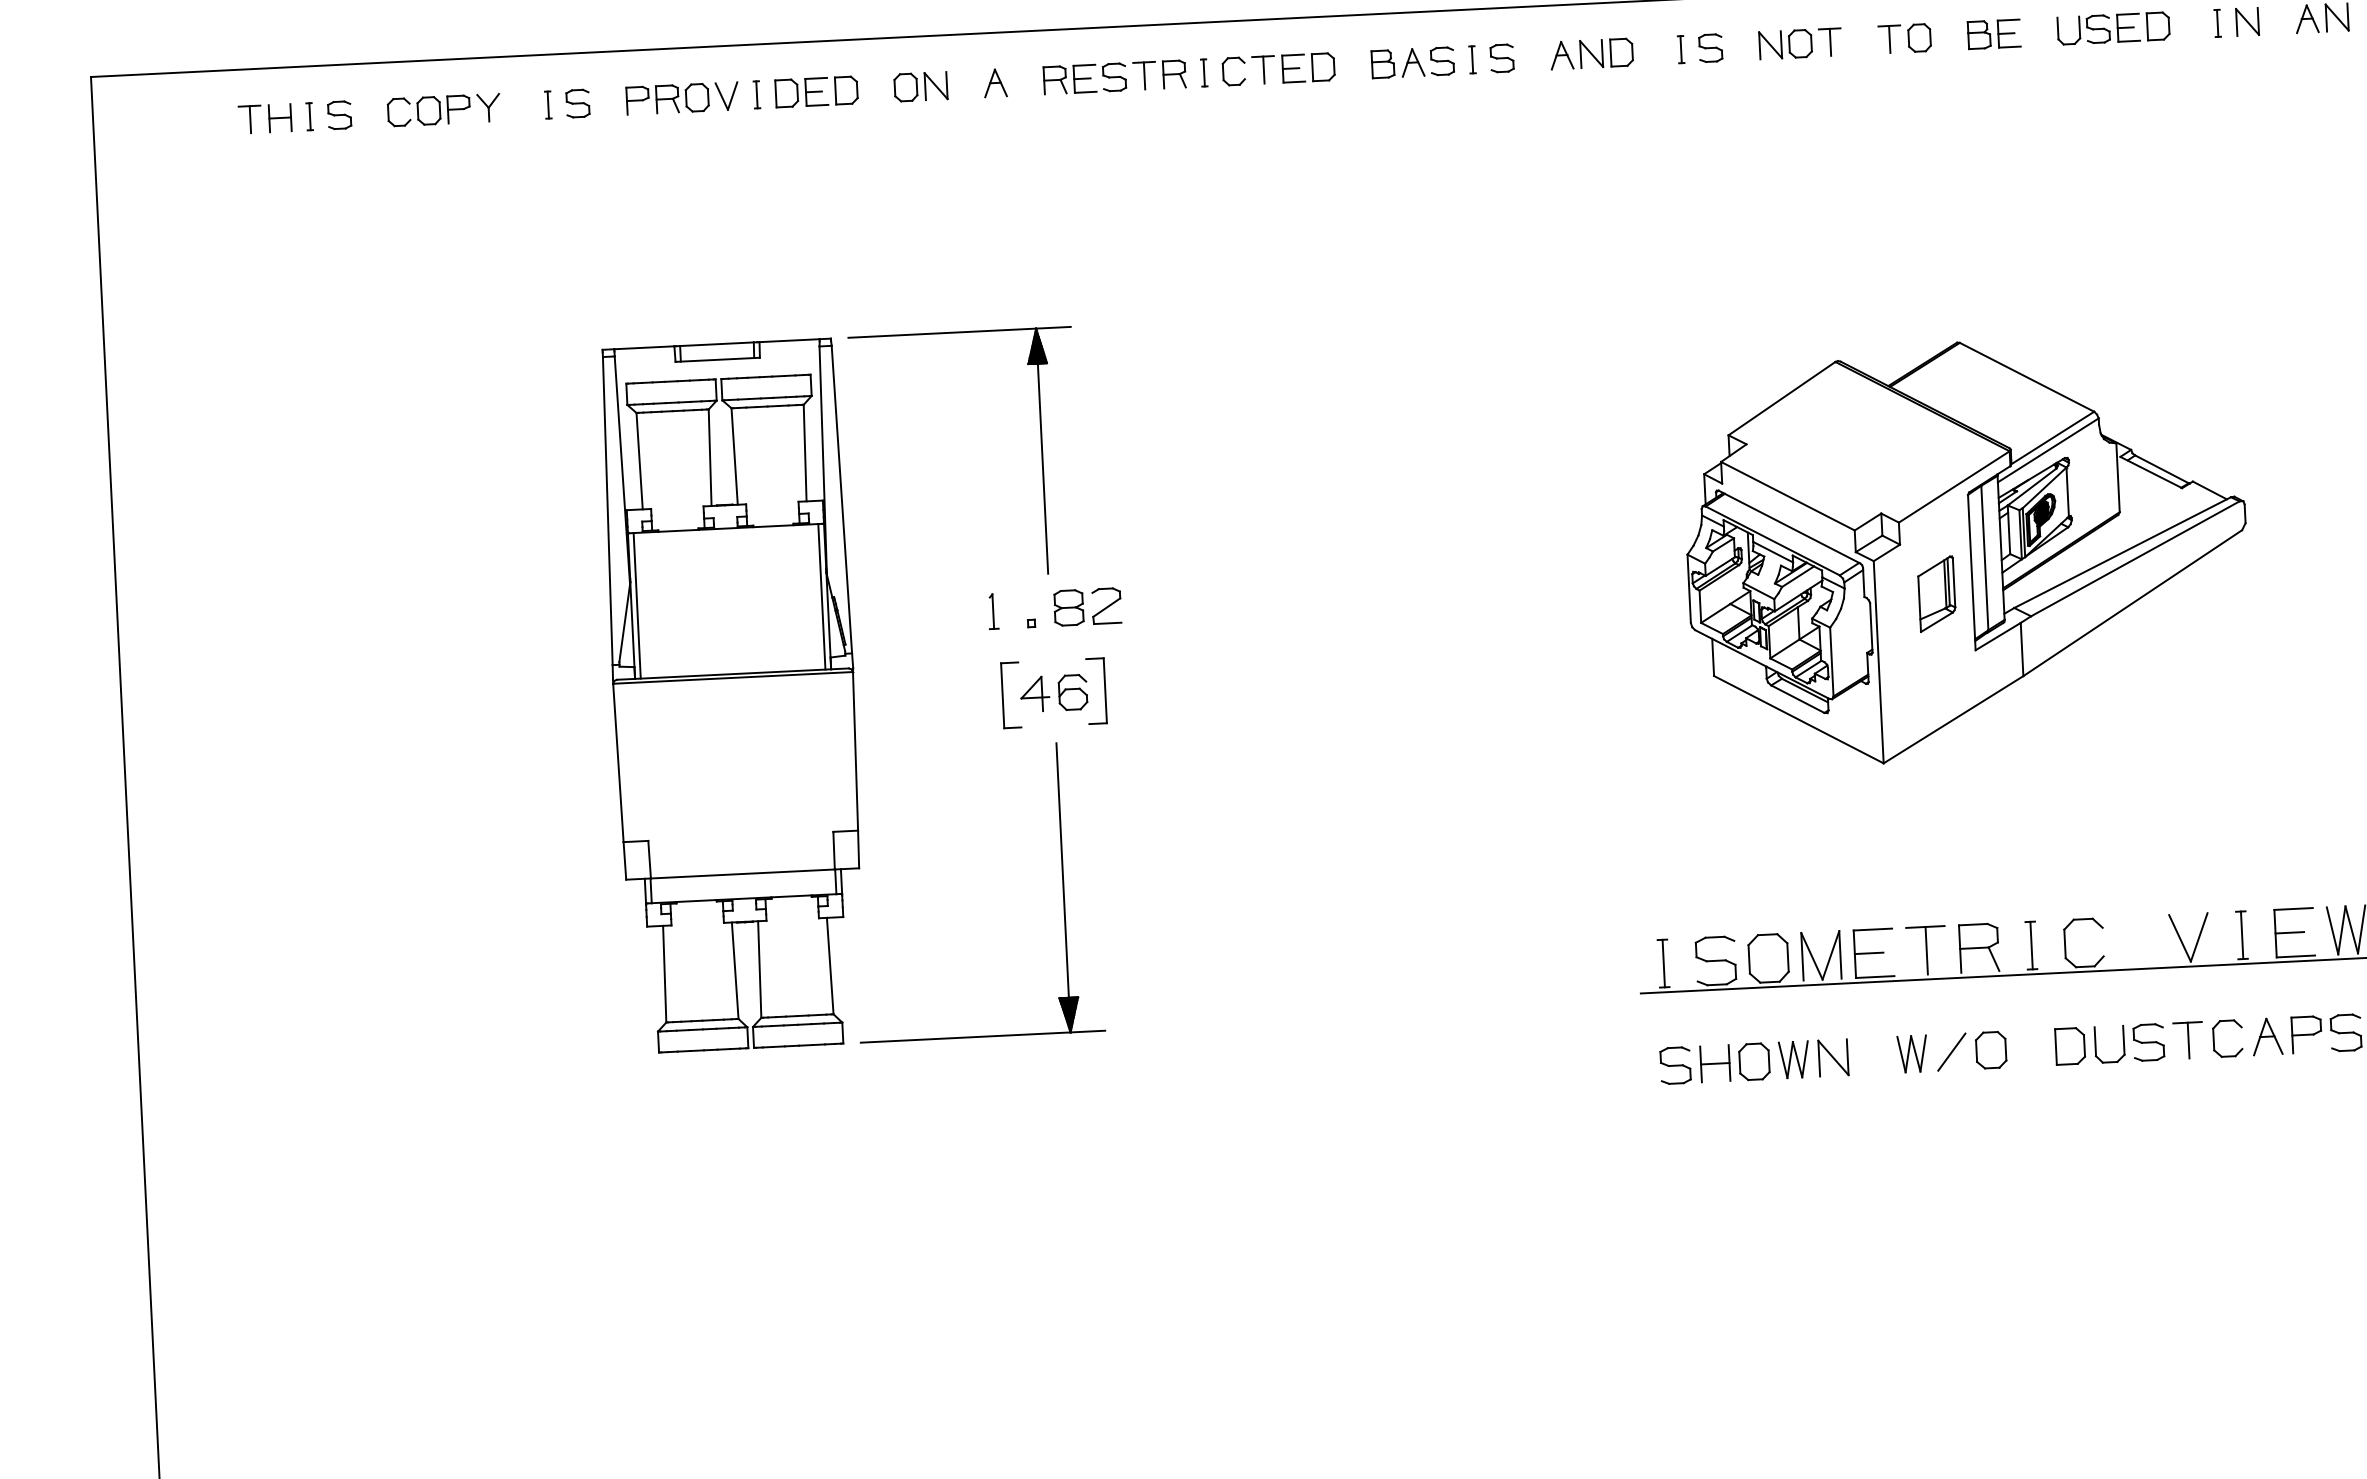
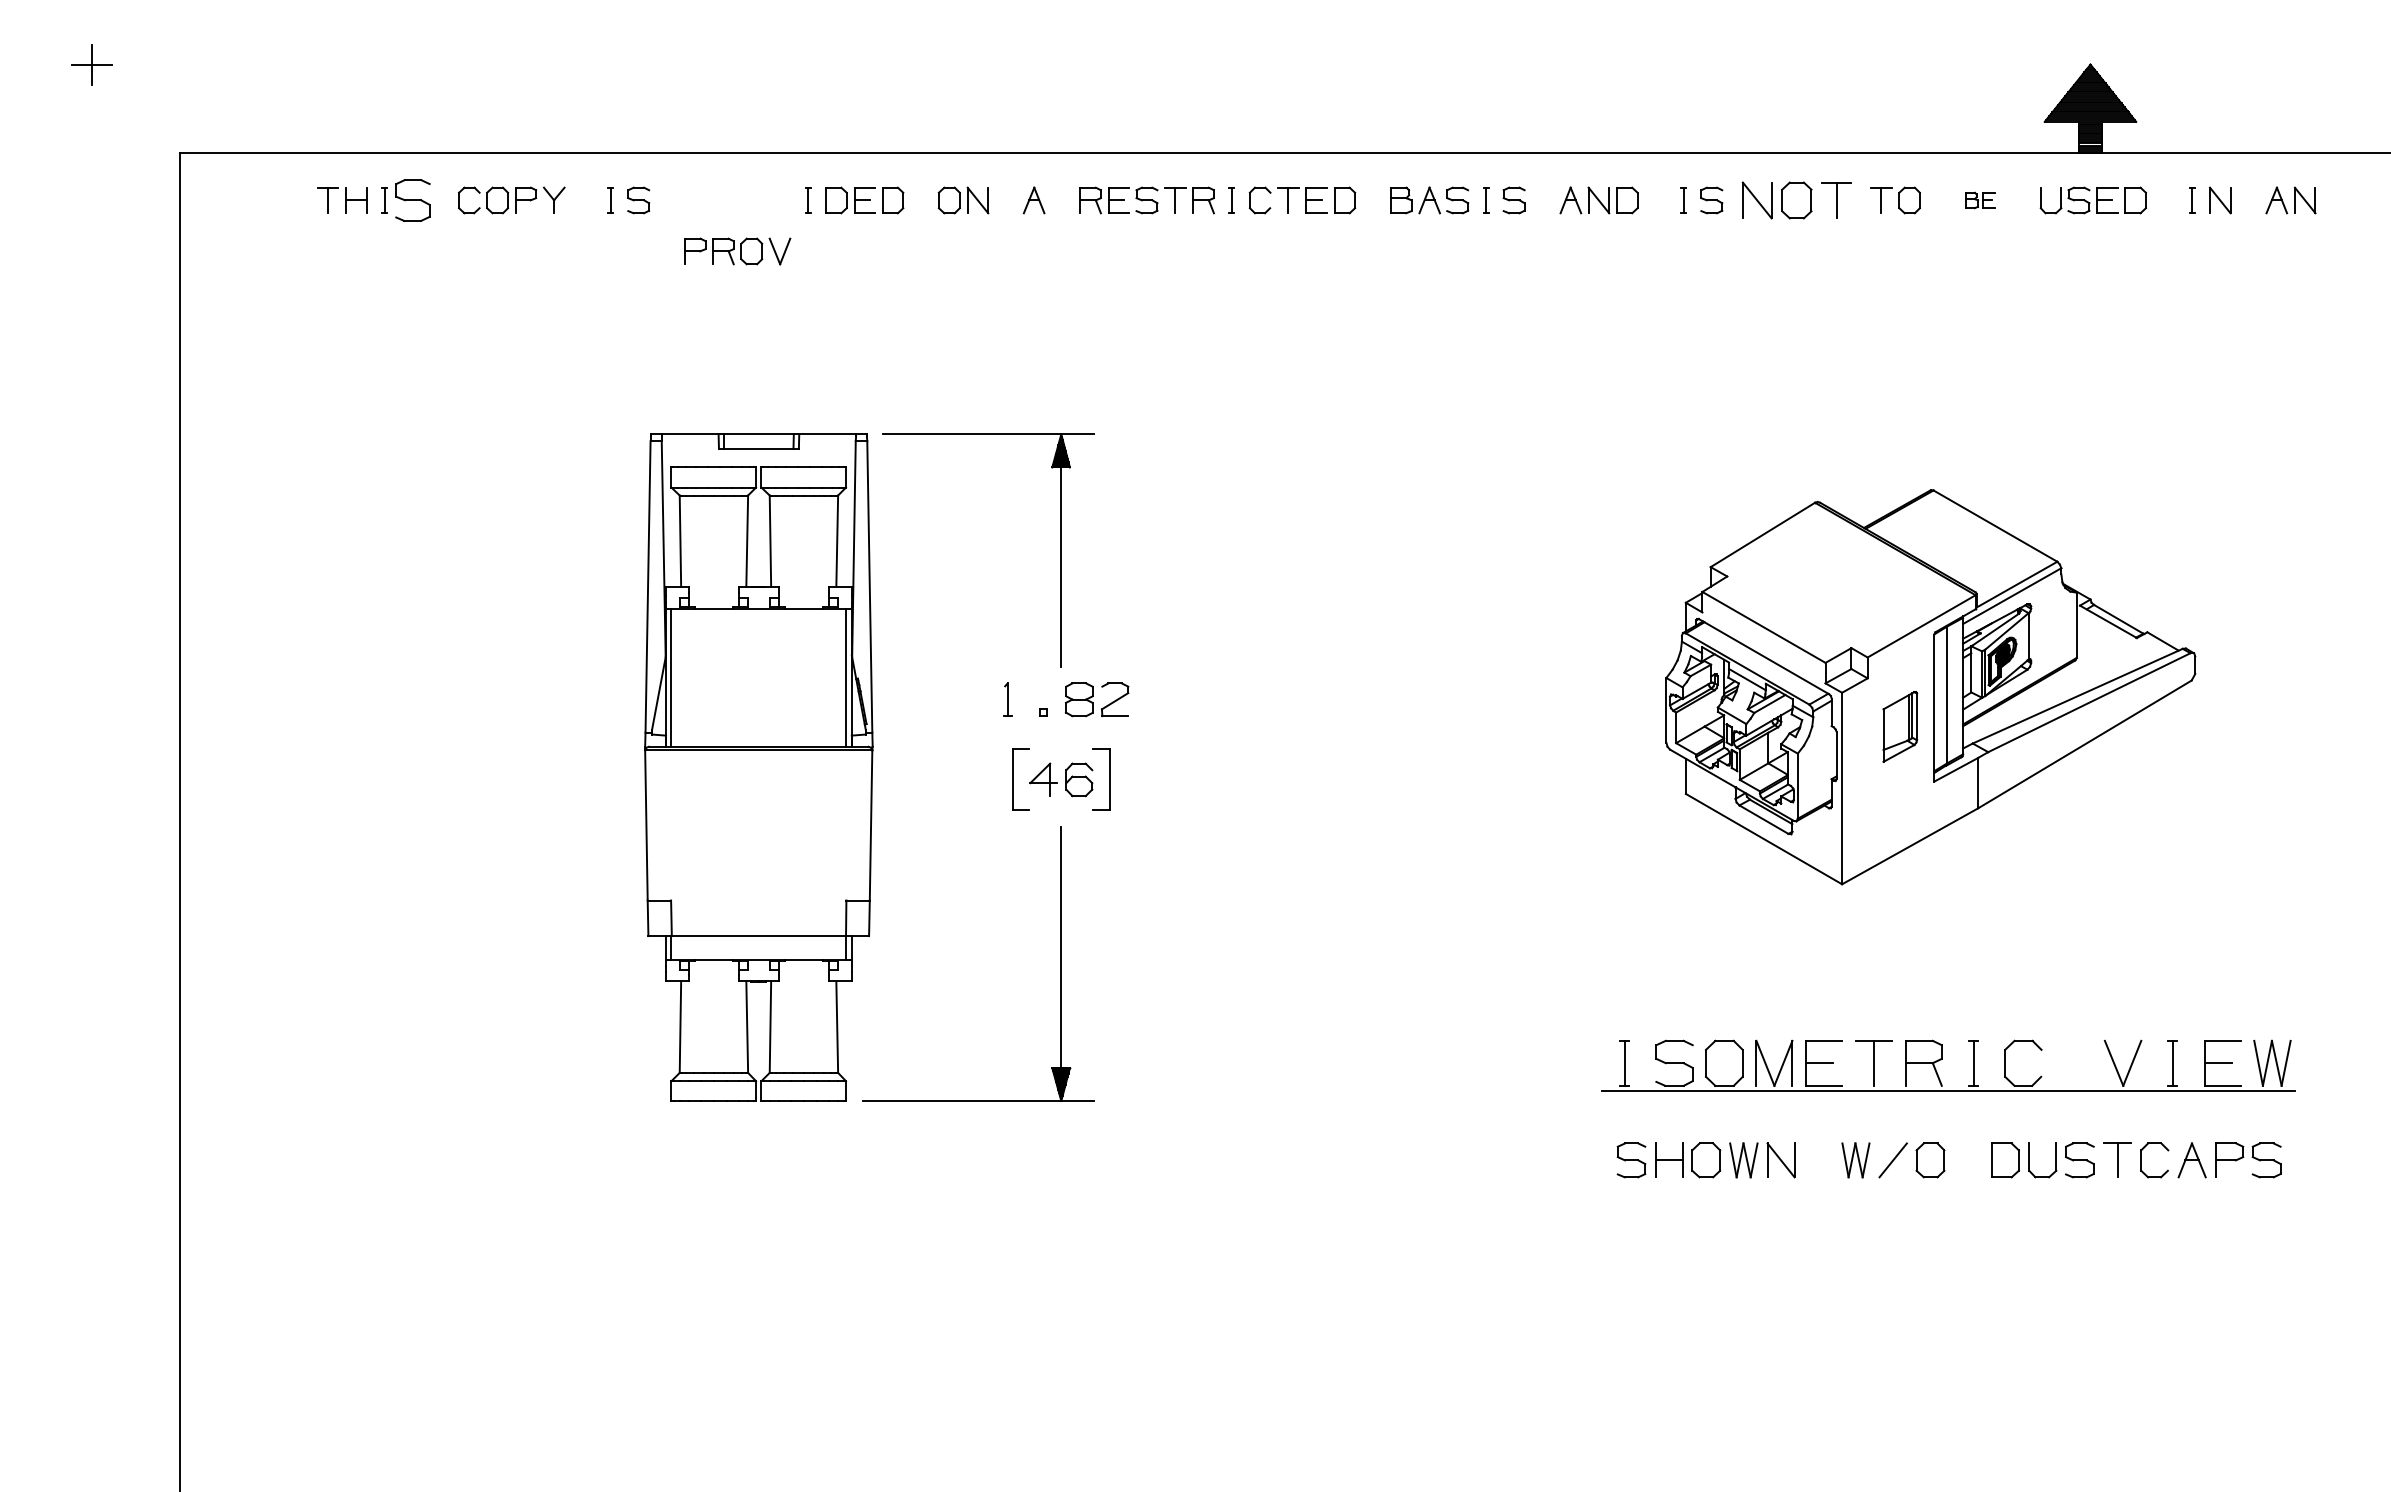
part: (1994, 34) -> (1980, 200), size x0.6
part: (1800, 43) -> (1796, 200), size x1.4
part: (682, 98) -> (737, 251), moved
part: (339, 115) -> (412, 200), size x1.6

